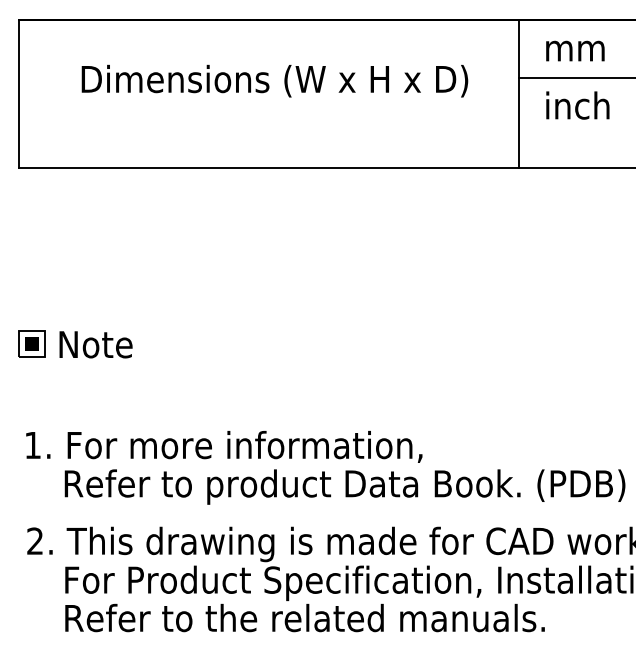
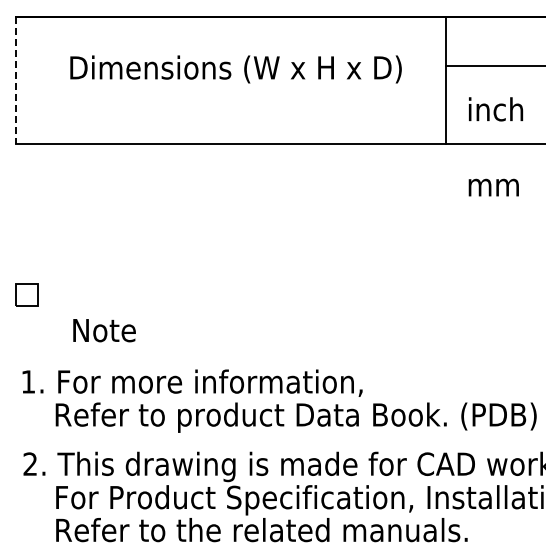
text: (574, 50) -> (493, 187), moved
line: (19, 94) -> (16, 80), solid -> dashed
text: (578, 105) -> (496, 109), moved
fill: (31, 343) -> (27, 294), removed
text: (95, 344) -> (104, 330), moved

